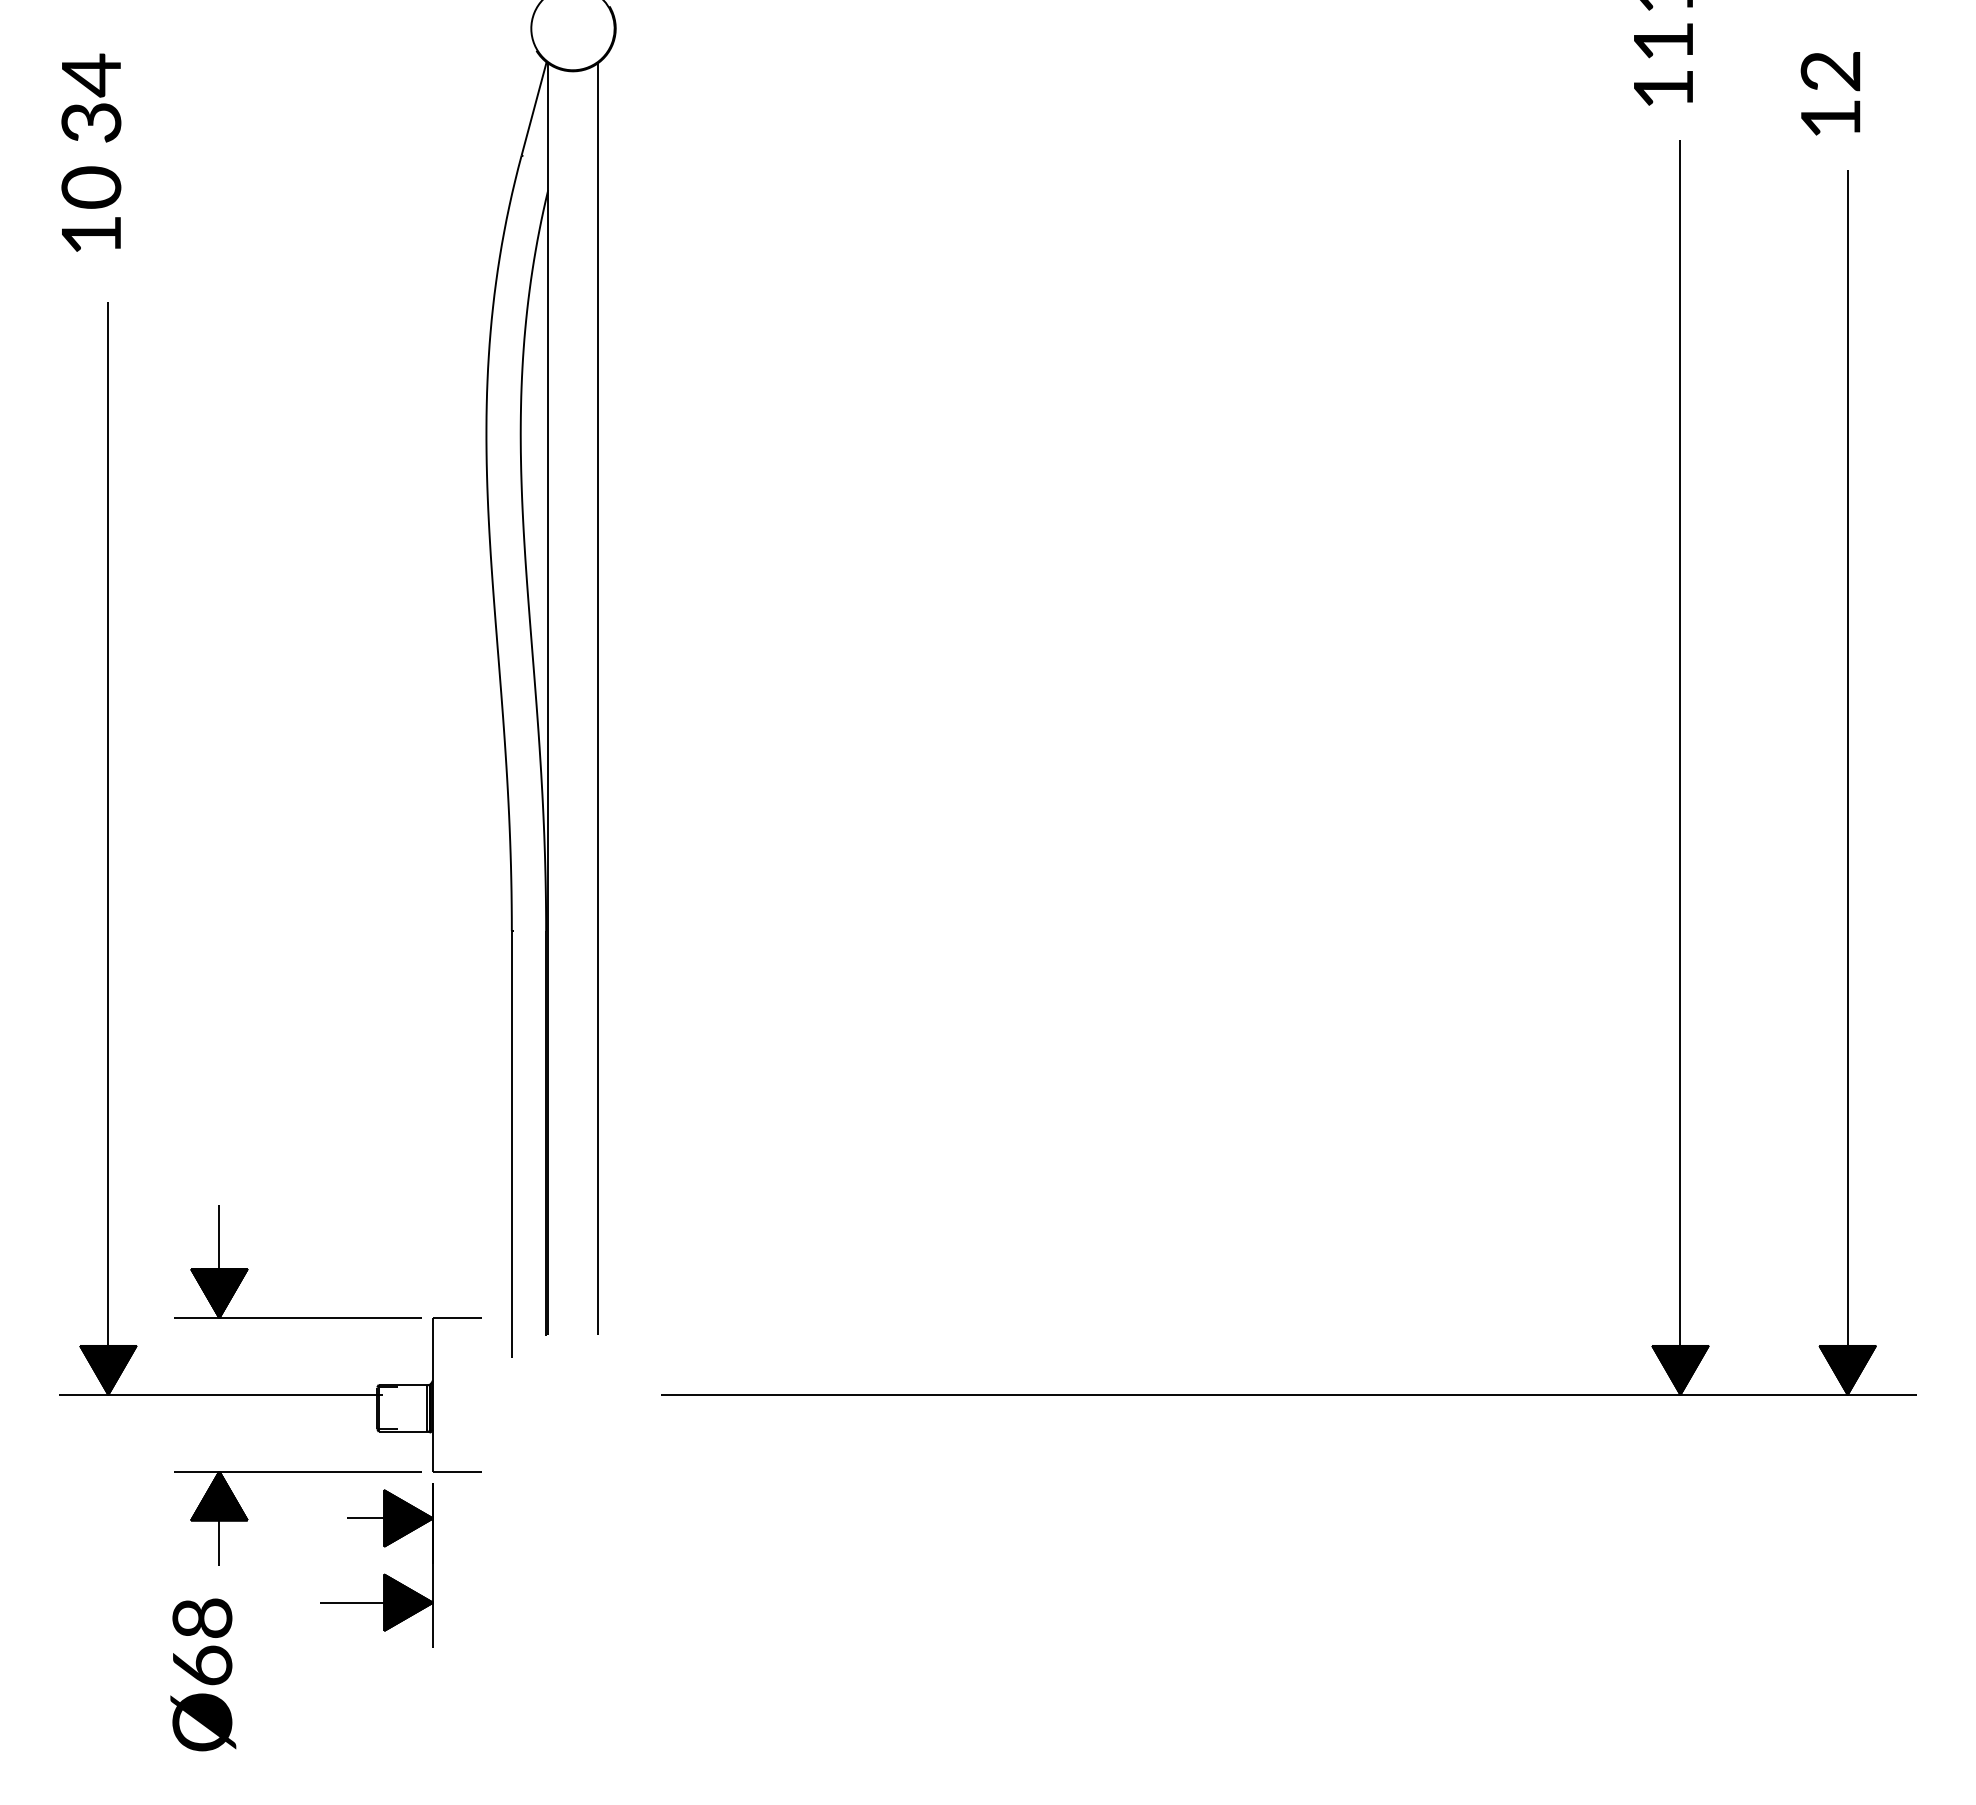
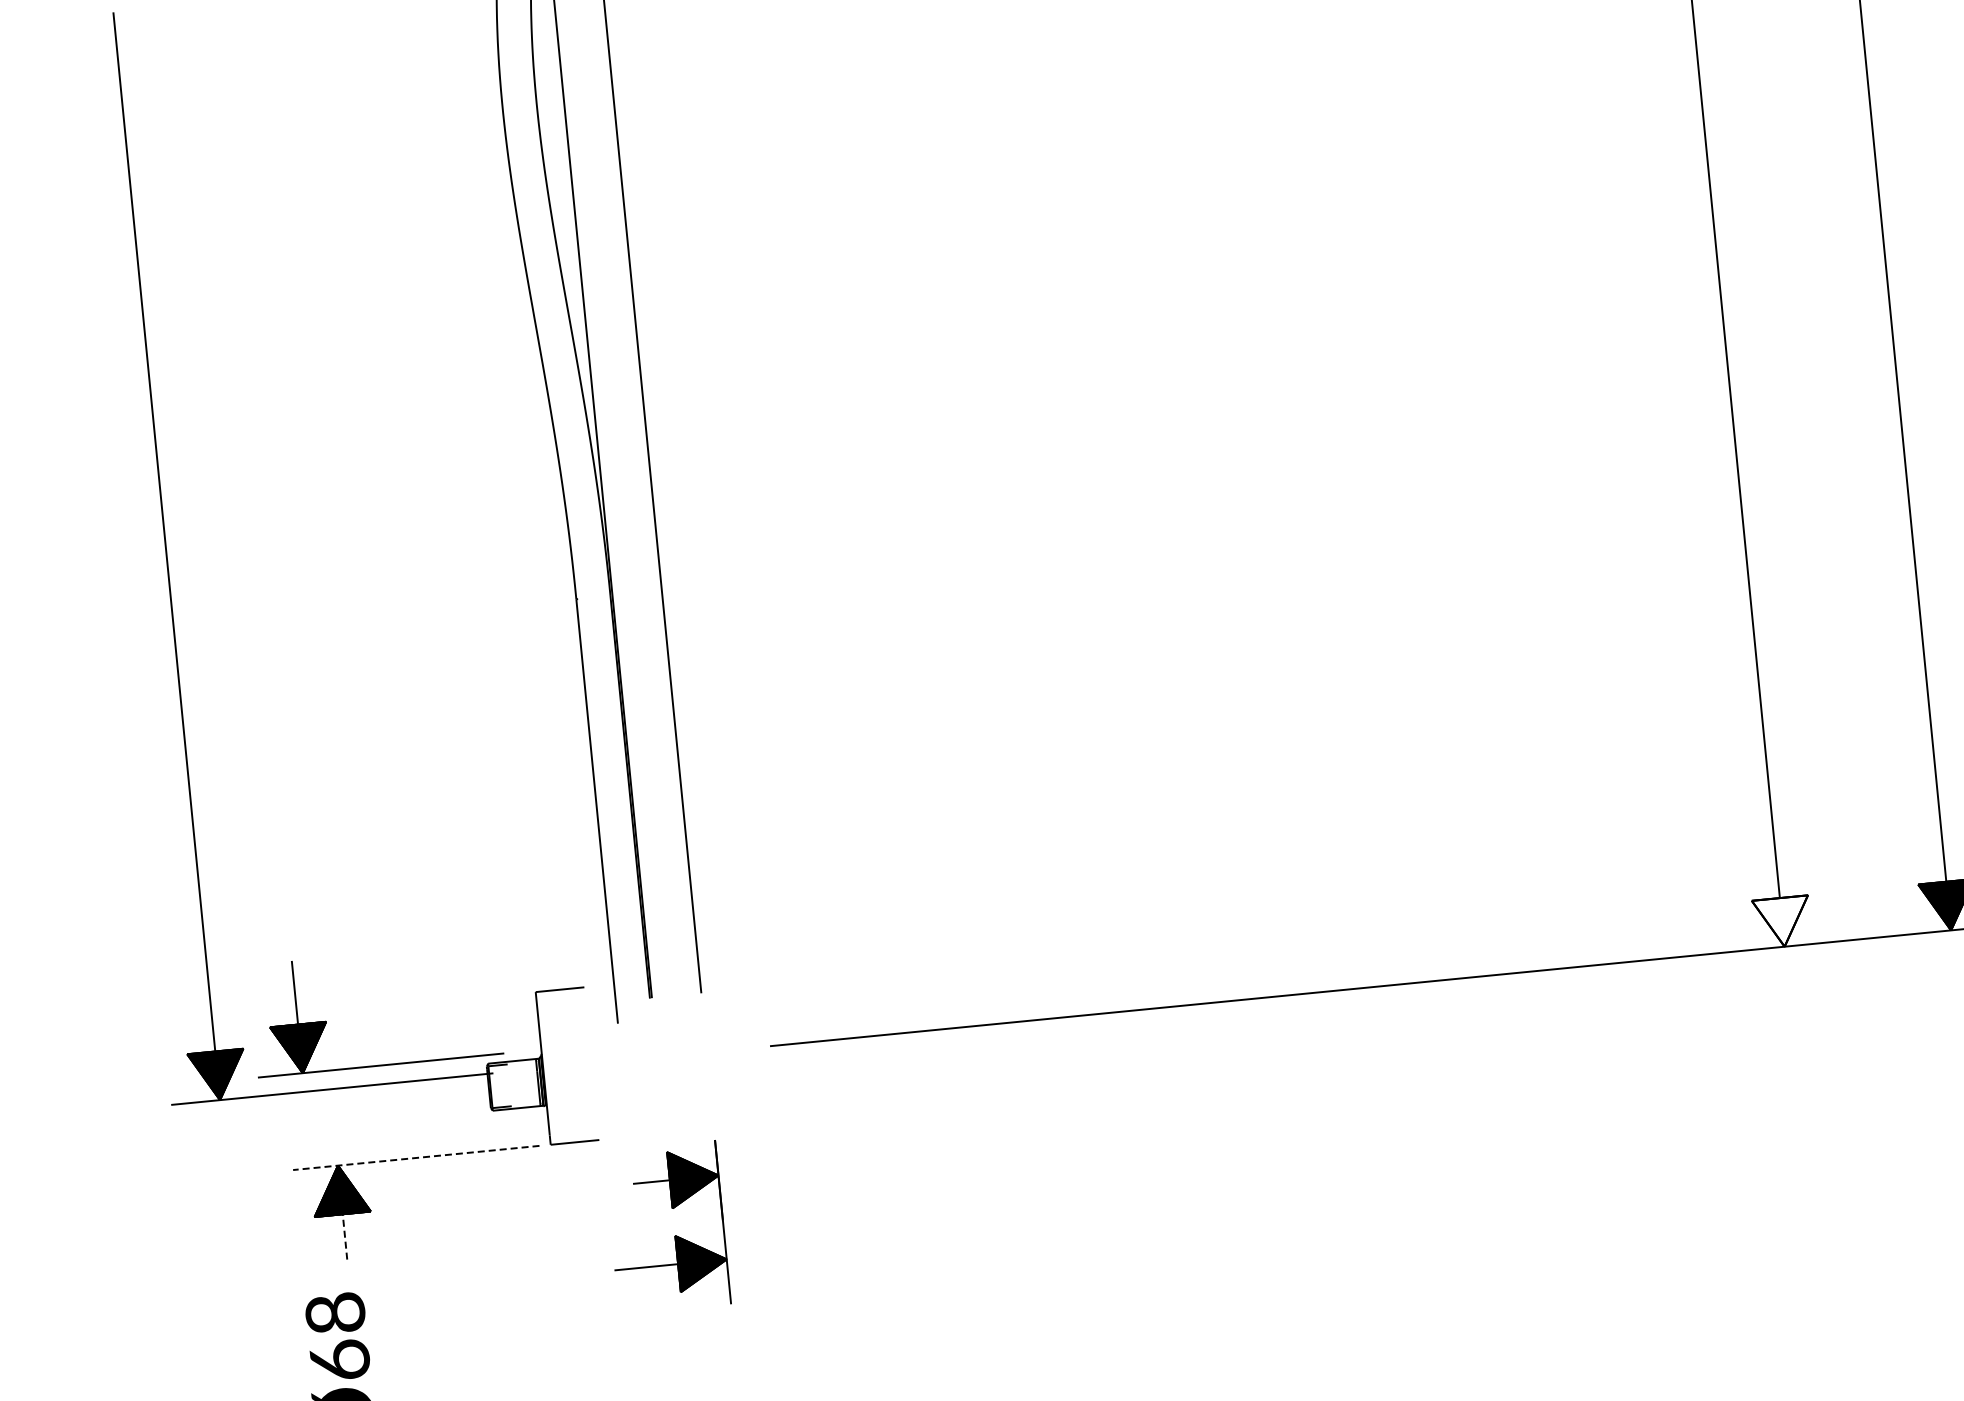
part: (248, 1269) -> (327, 1022), moved
fill: (1680, 1369) -> (1782, 921), removed
line: (298, 1471) -> (416, 1157), solid -> dashed
line: (219, 1543) -> (345, 1237), solid -> dashed
part: (384, 1573) -> (675, 1235), moved

